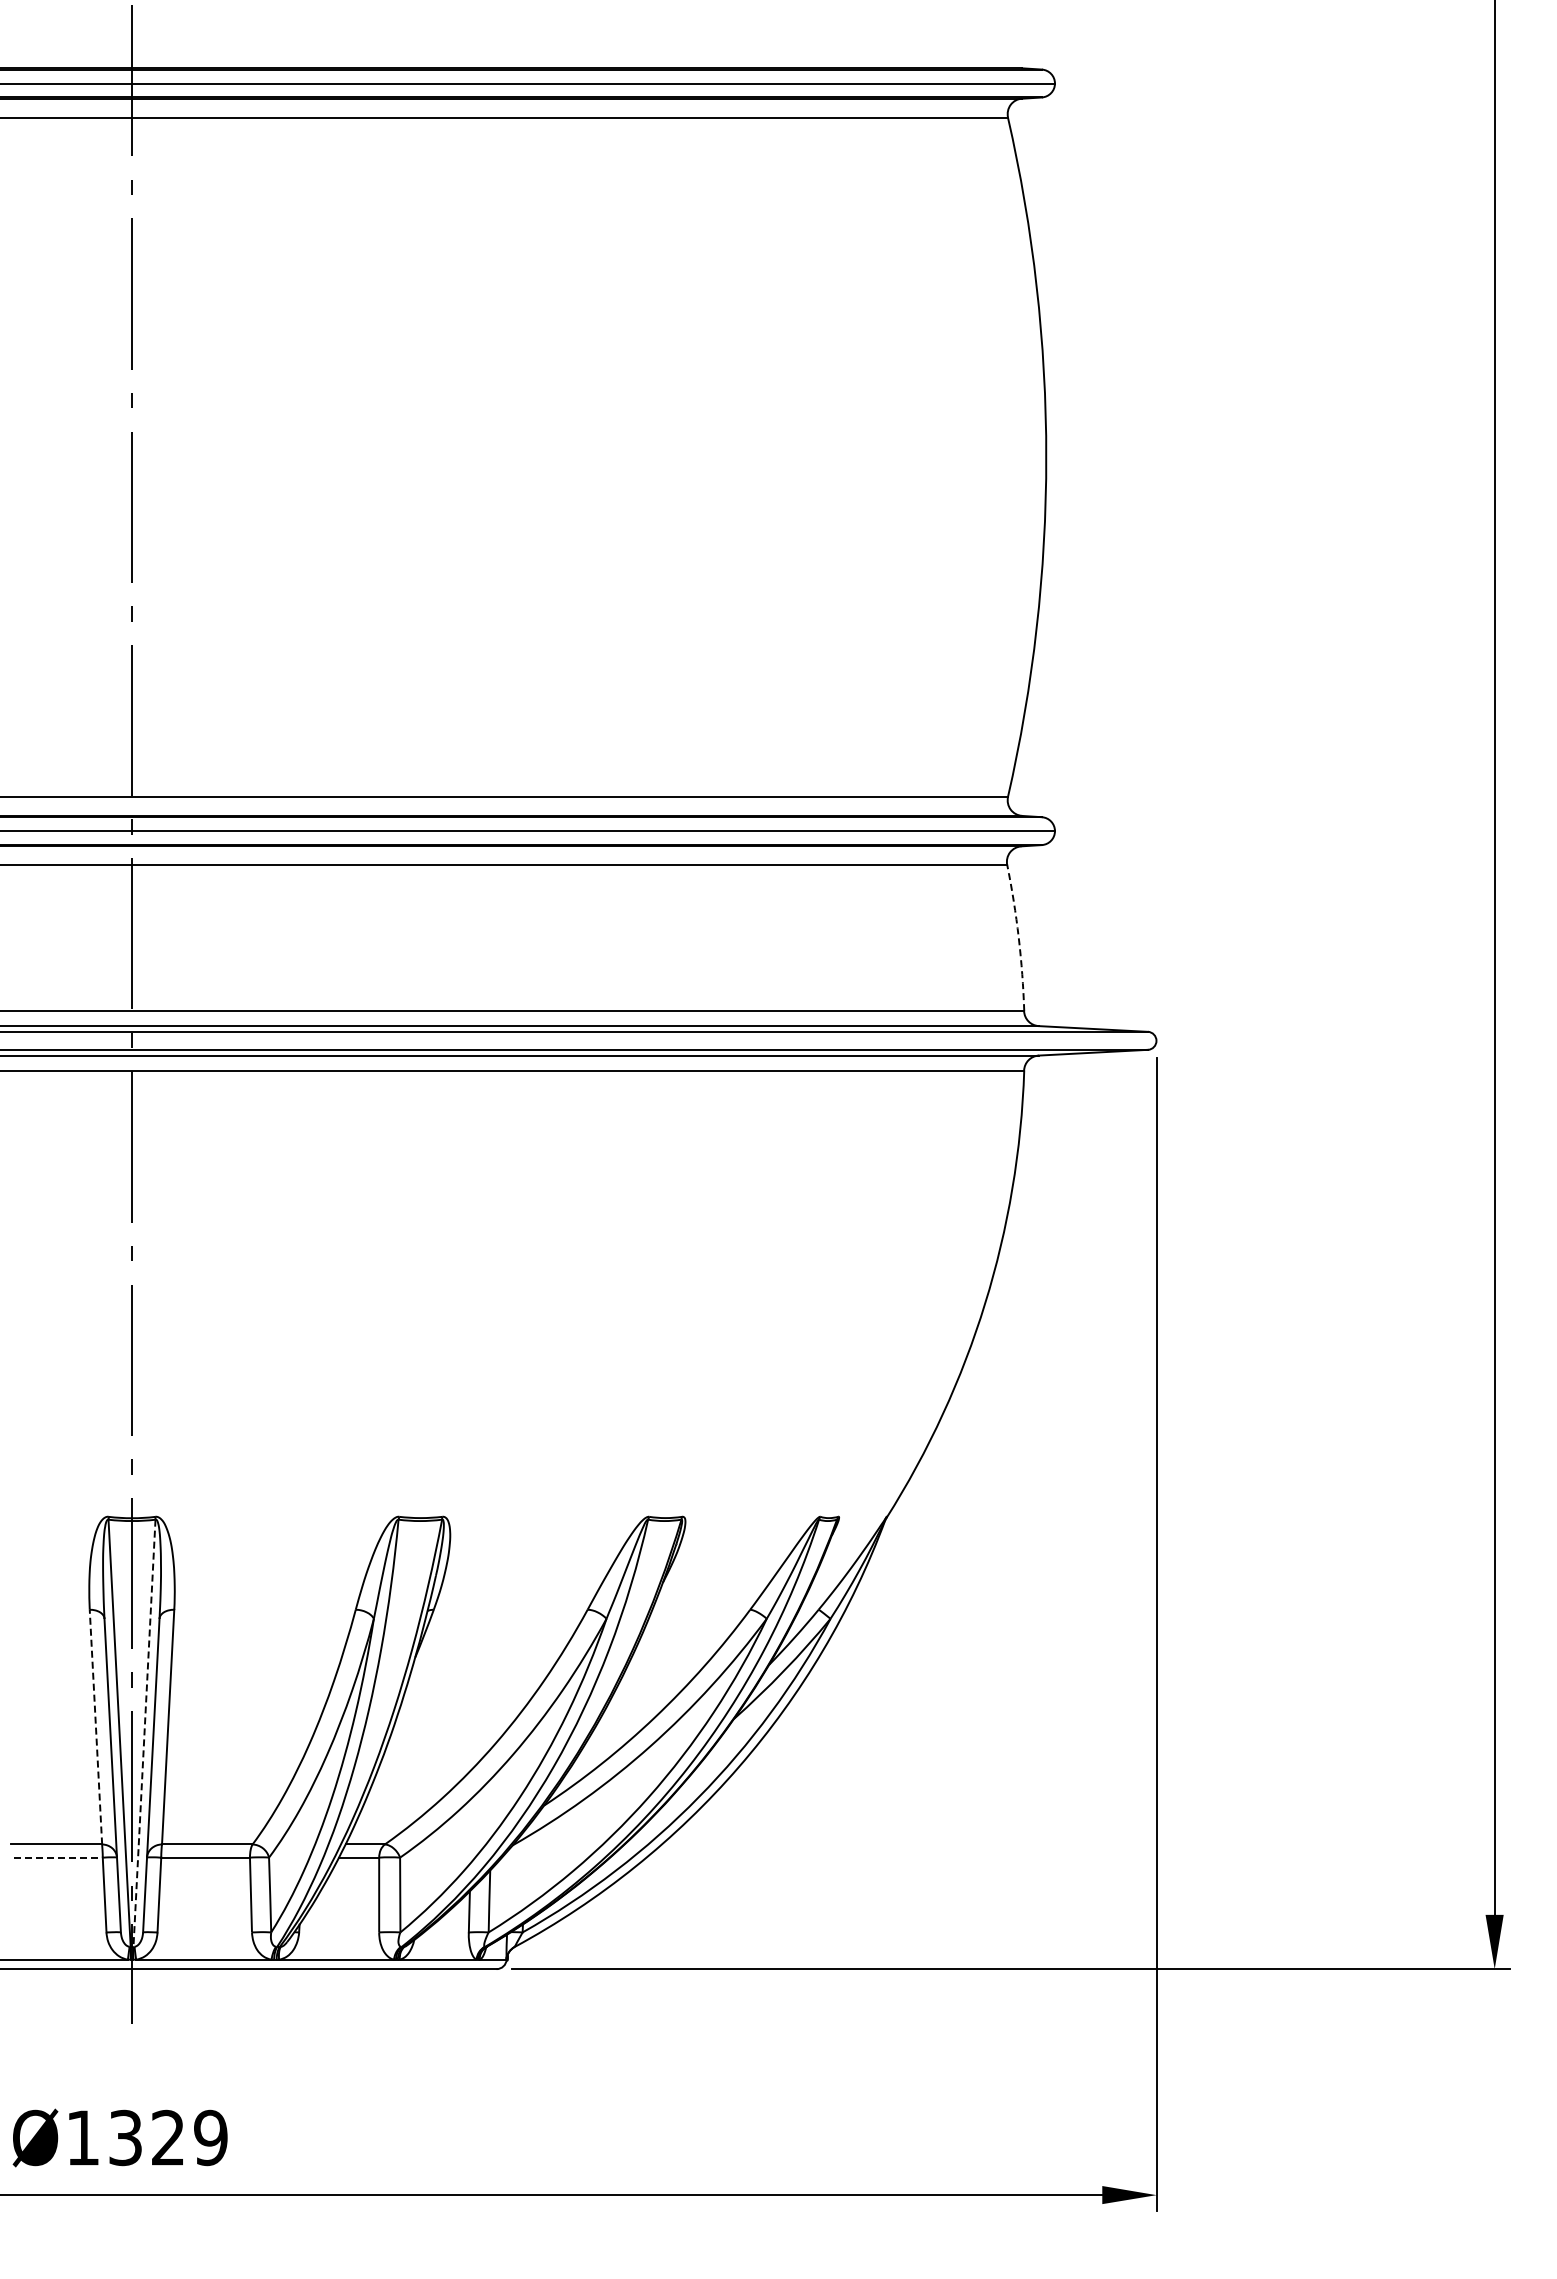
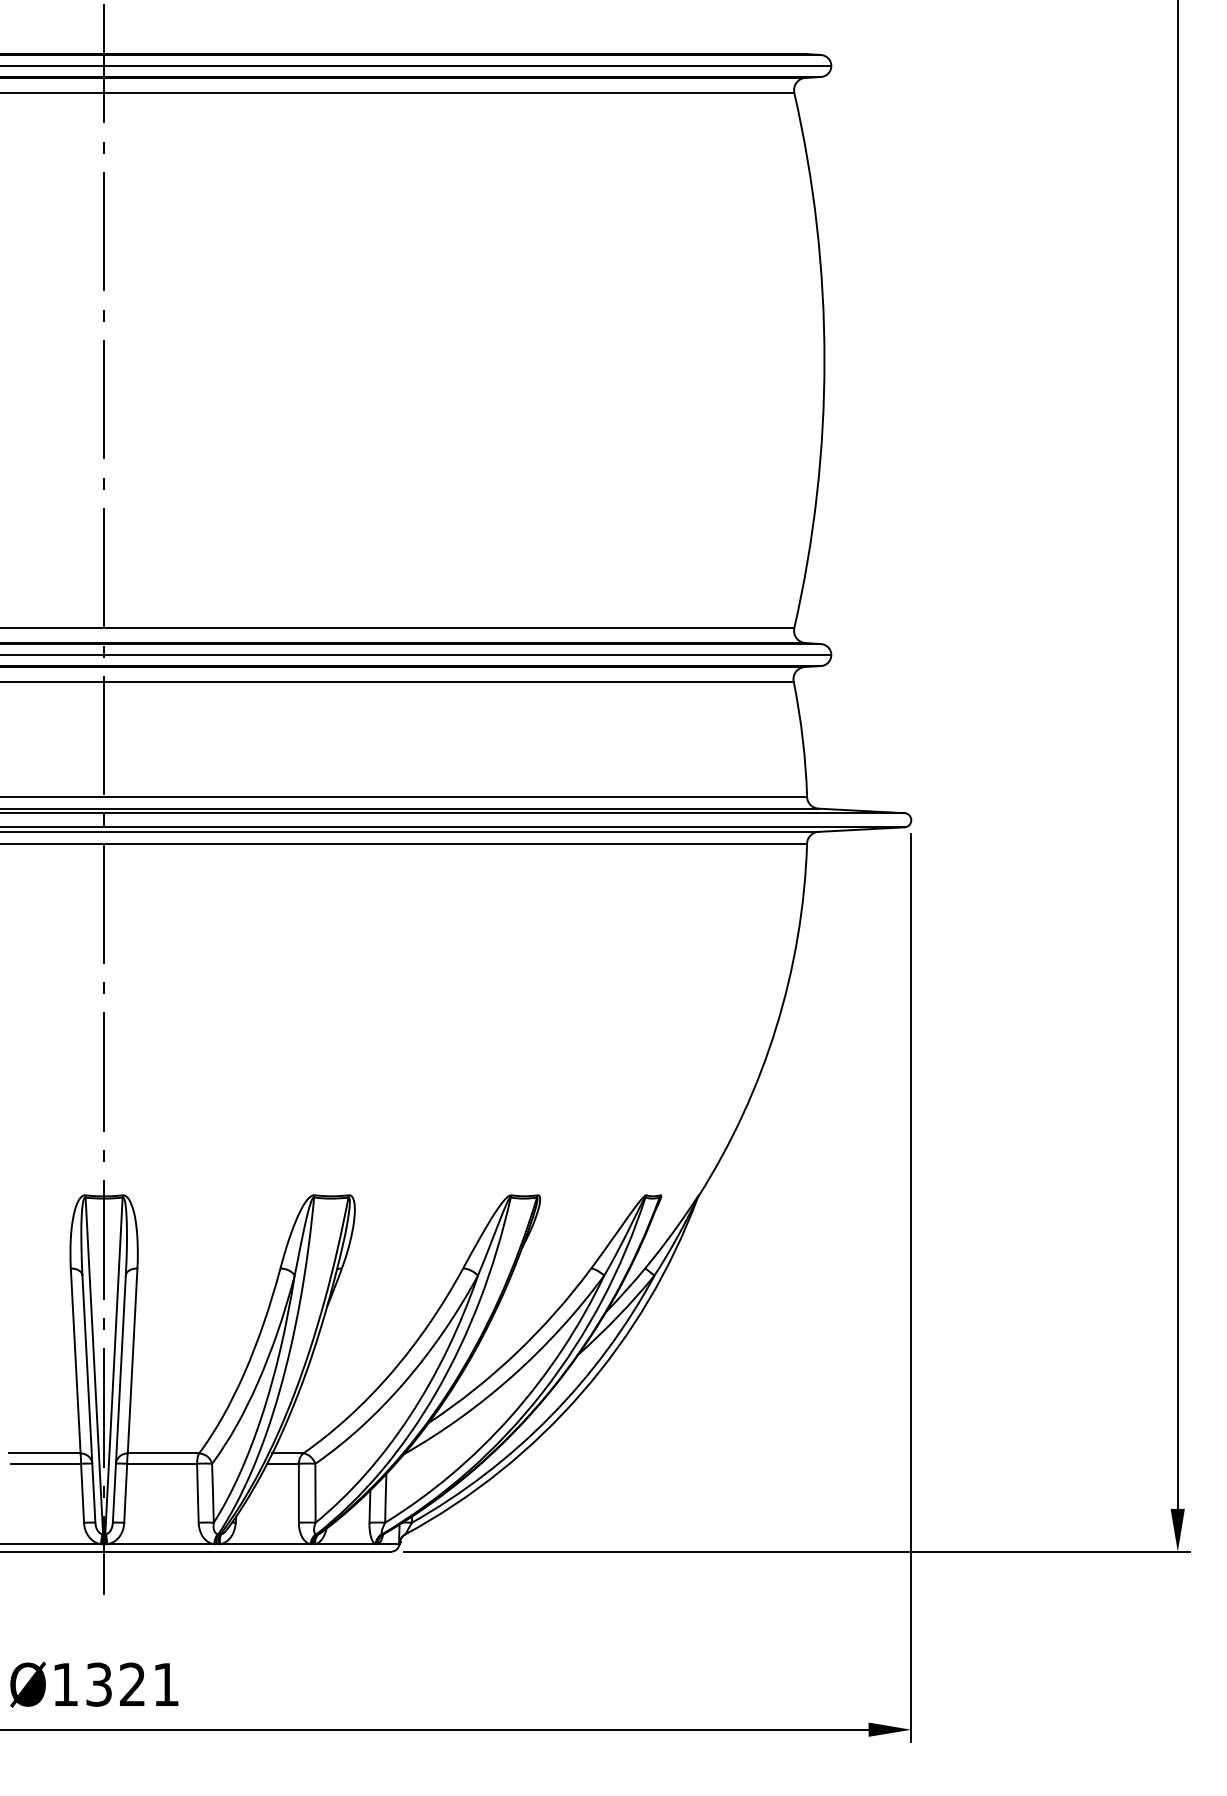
arc: (1018, 937) -> (802, 738), dashed -> solid
line: (95, 1727) -> (75, 1361), dashed -> solid
line: (144, 1733) -> (113, 1366), dashed -> solid
line: (59, 1857) -> (46, 1463), dashed -> solid
text: (210, 2137) -> (165, 1684), Ø1329 -> Ø1321

